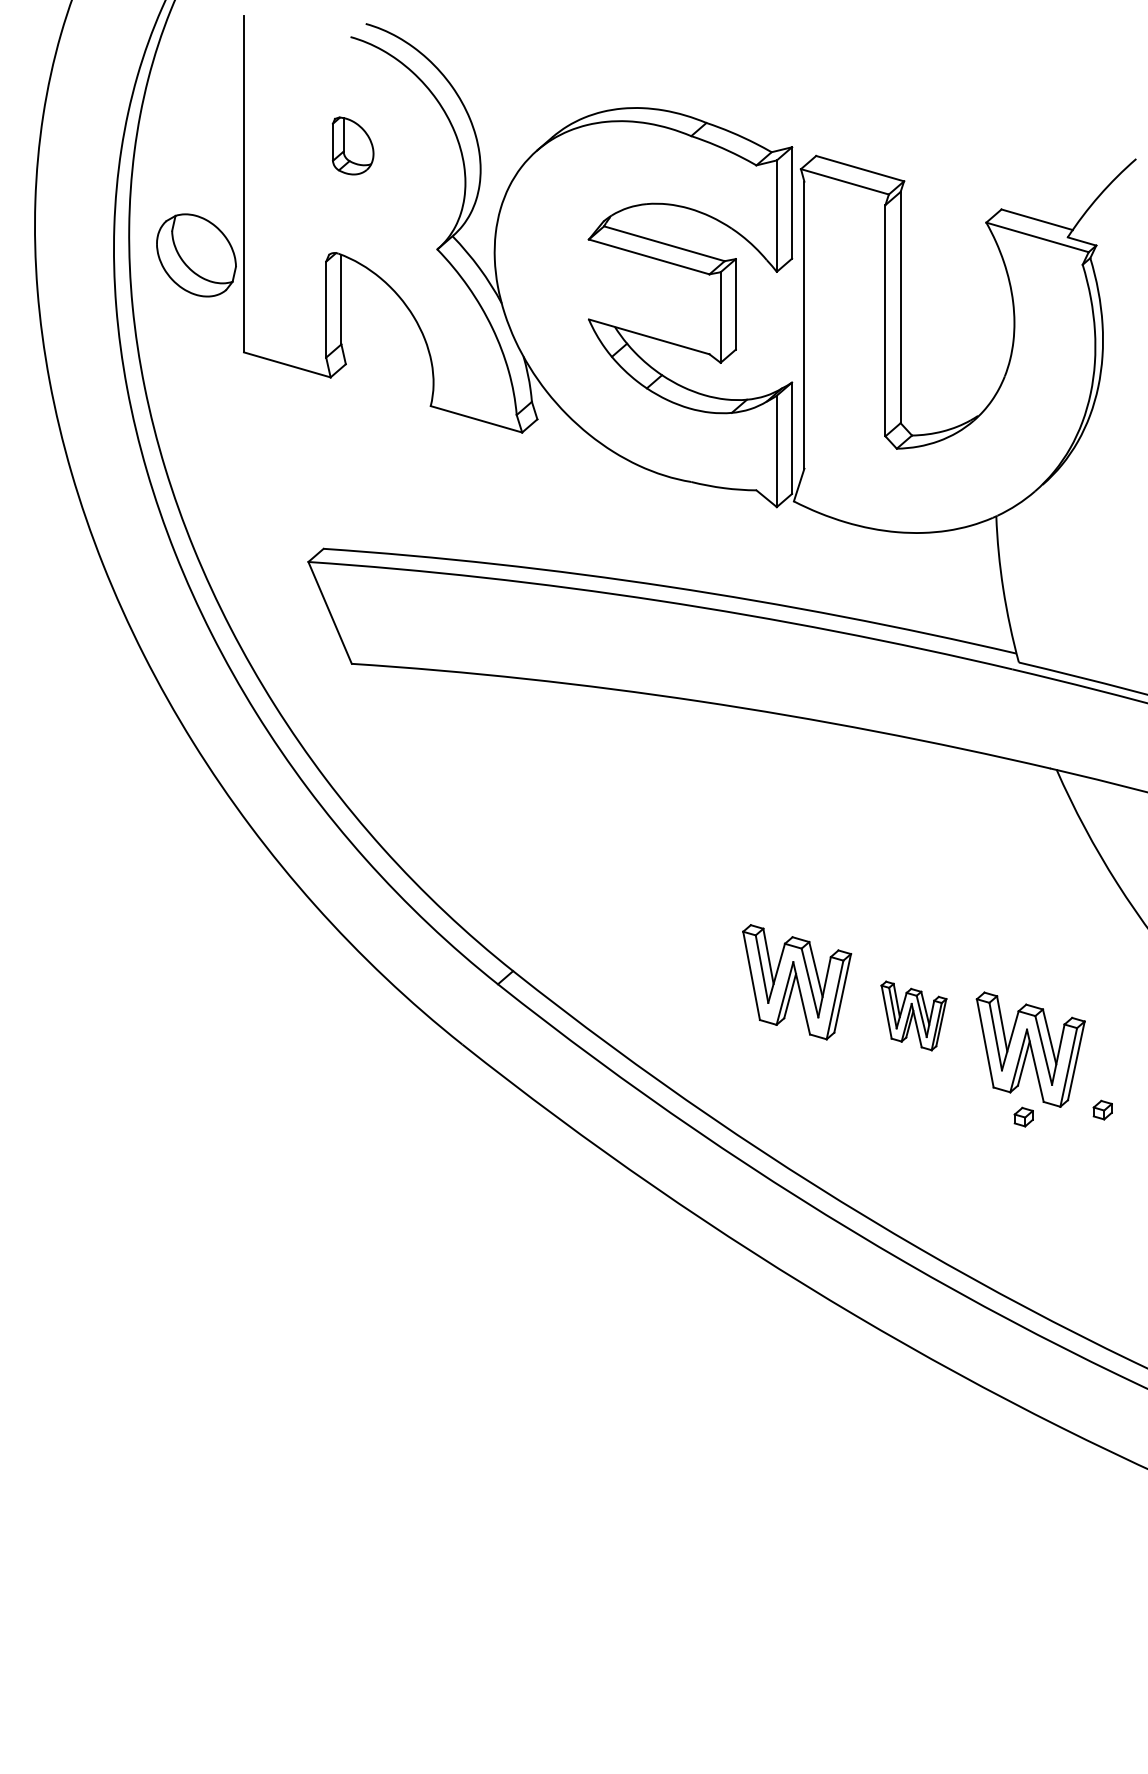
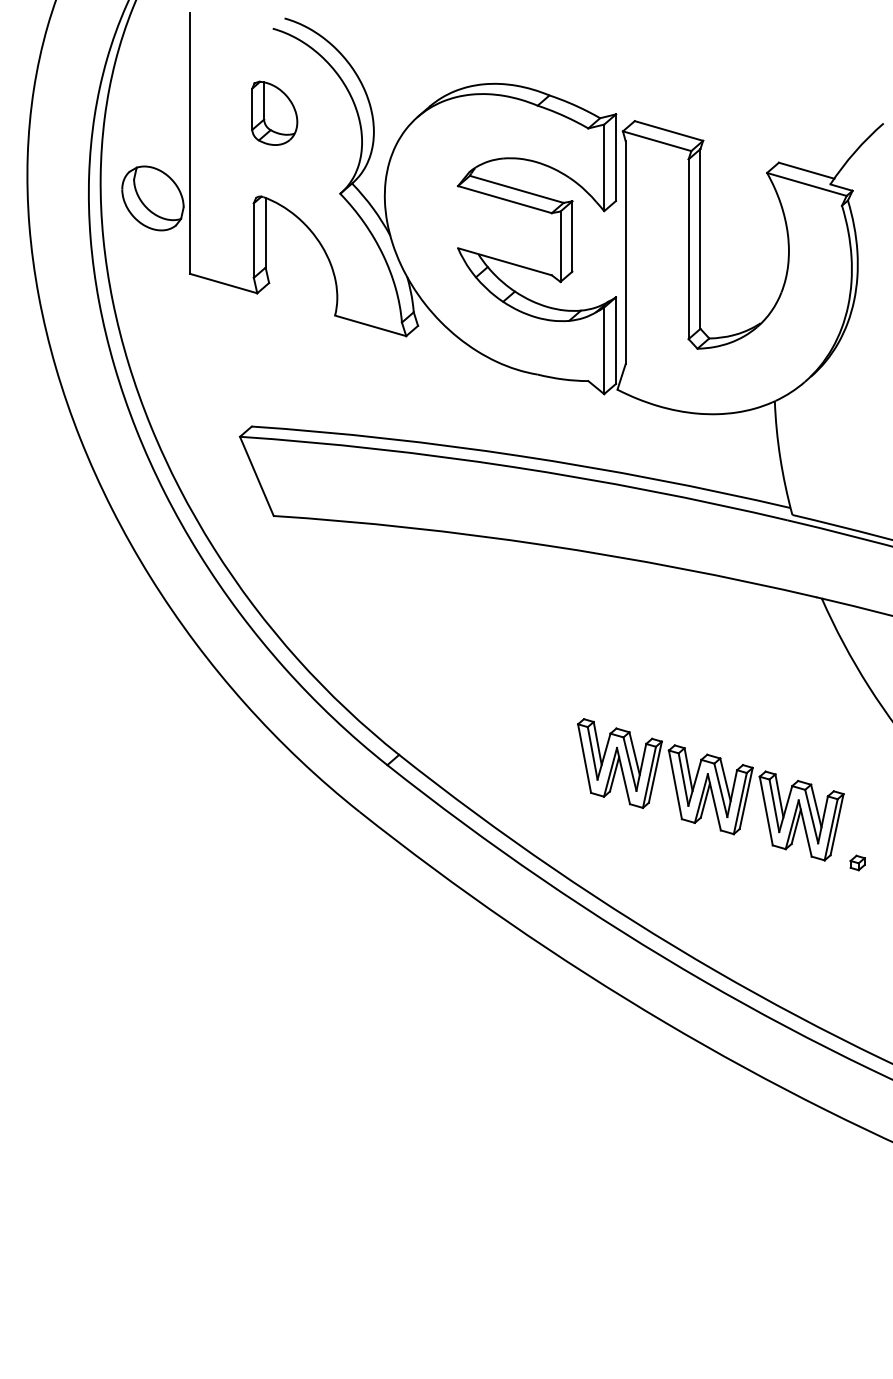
part: (353, 145) -> (275, 112), size x1.43
part: (913, 1015) -> (710, 789), size x1.67
part: (1023, 1116) -> (795, 867), removed

